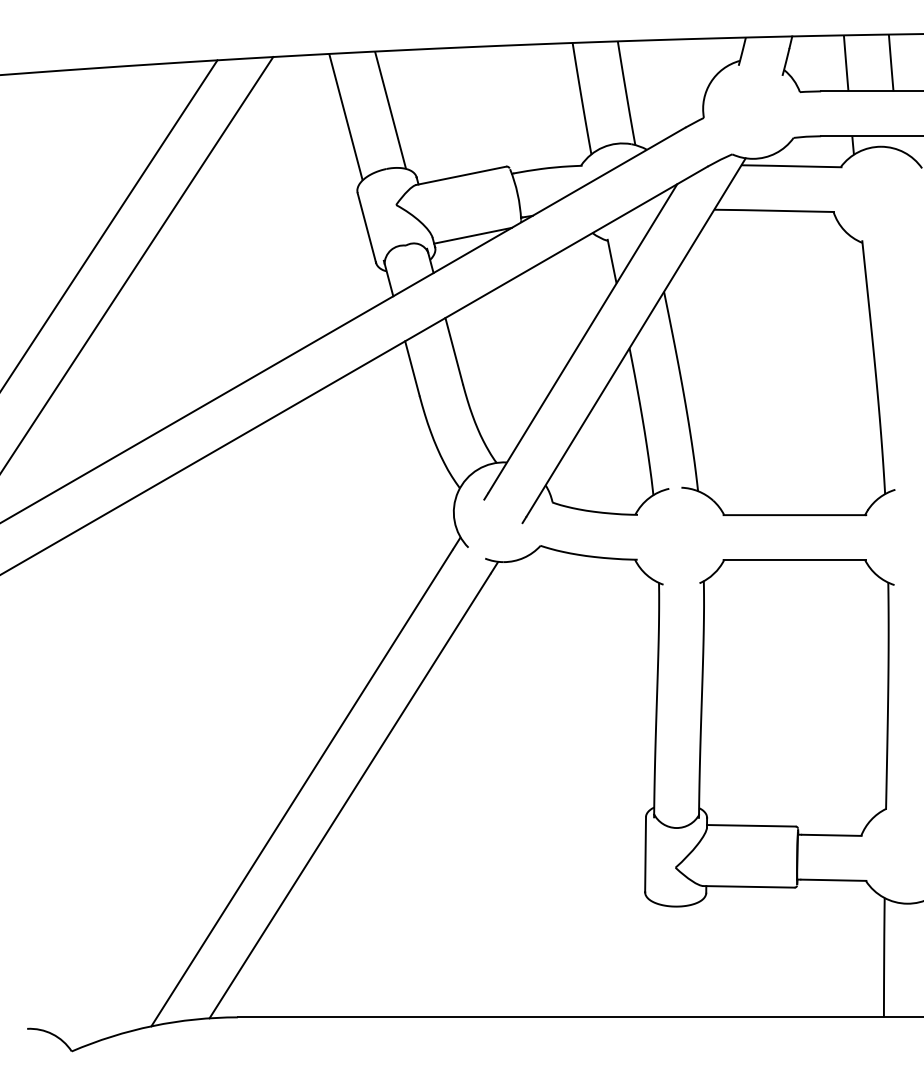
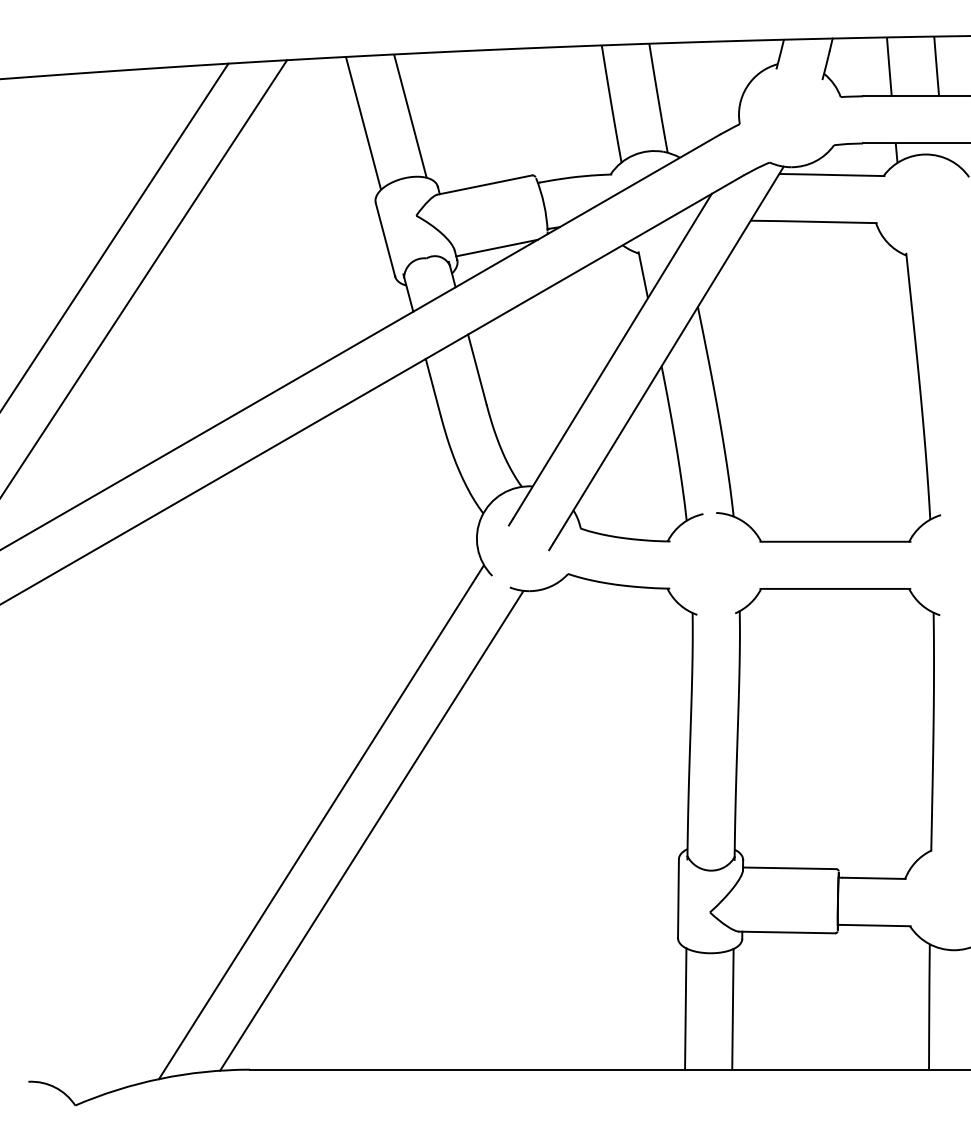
line: (652, 959) -> (685, 1008), added
line: (697, 959) -> (733, 1008), added

